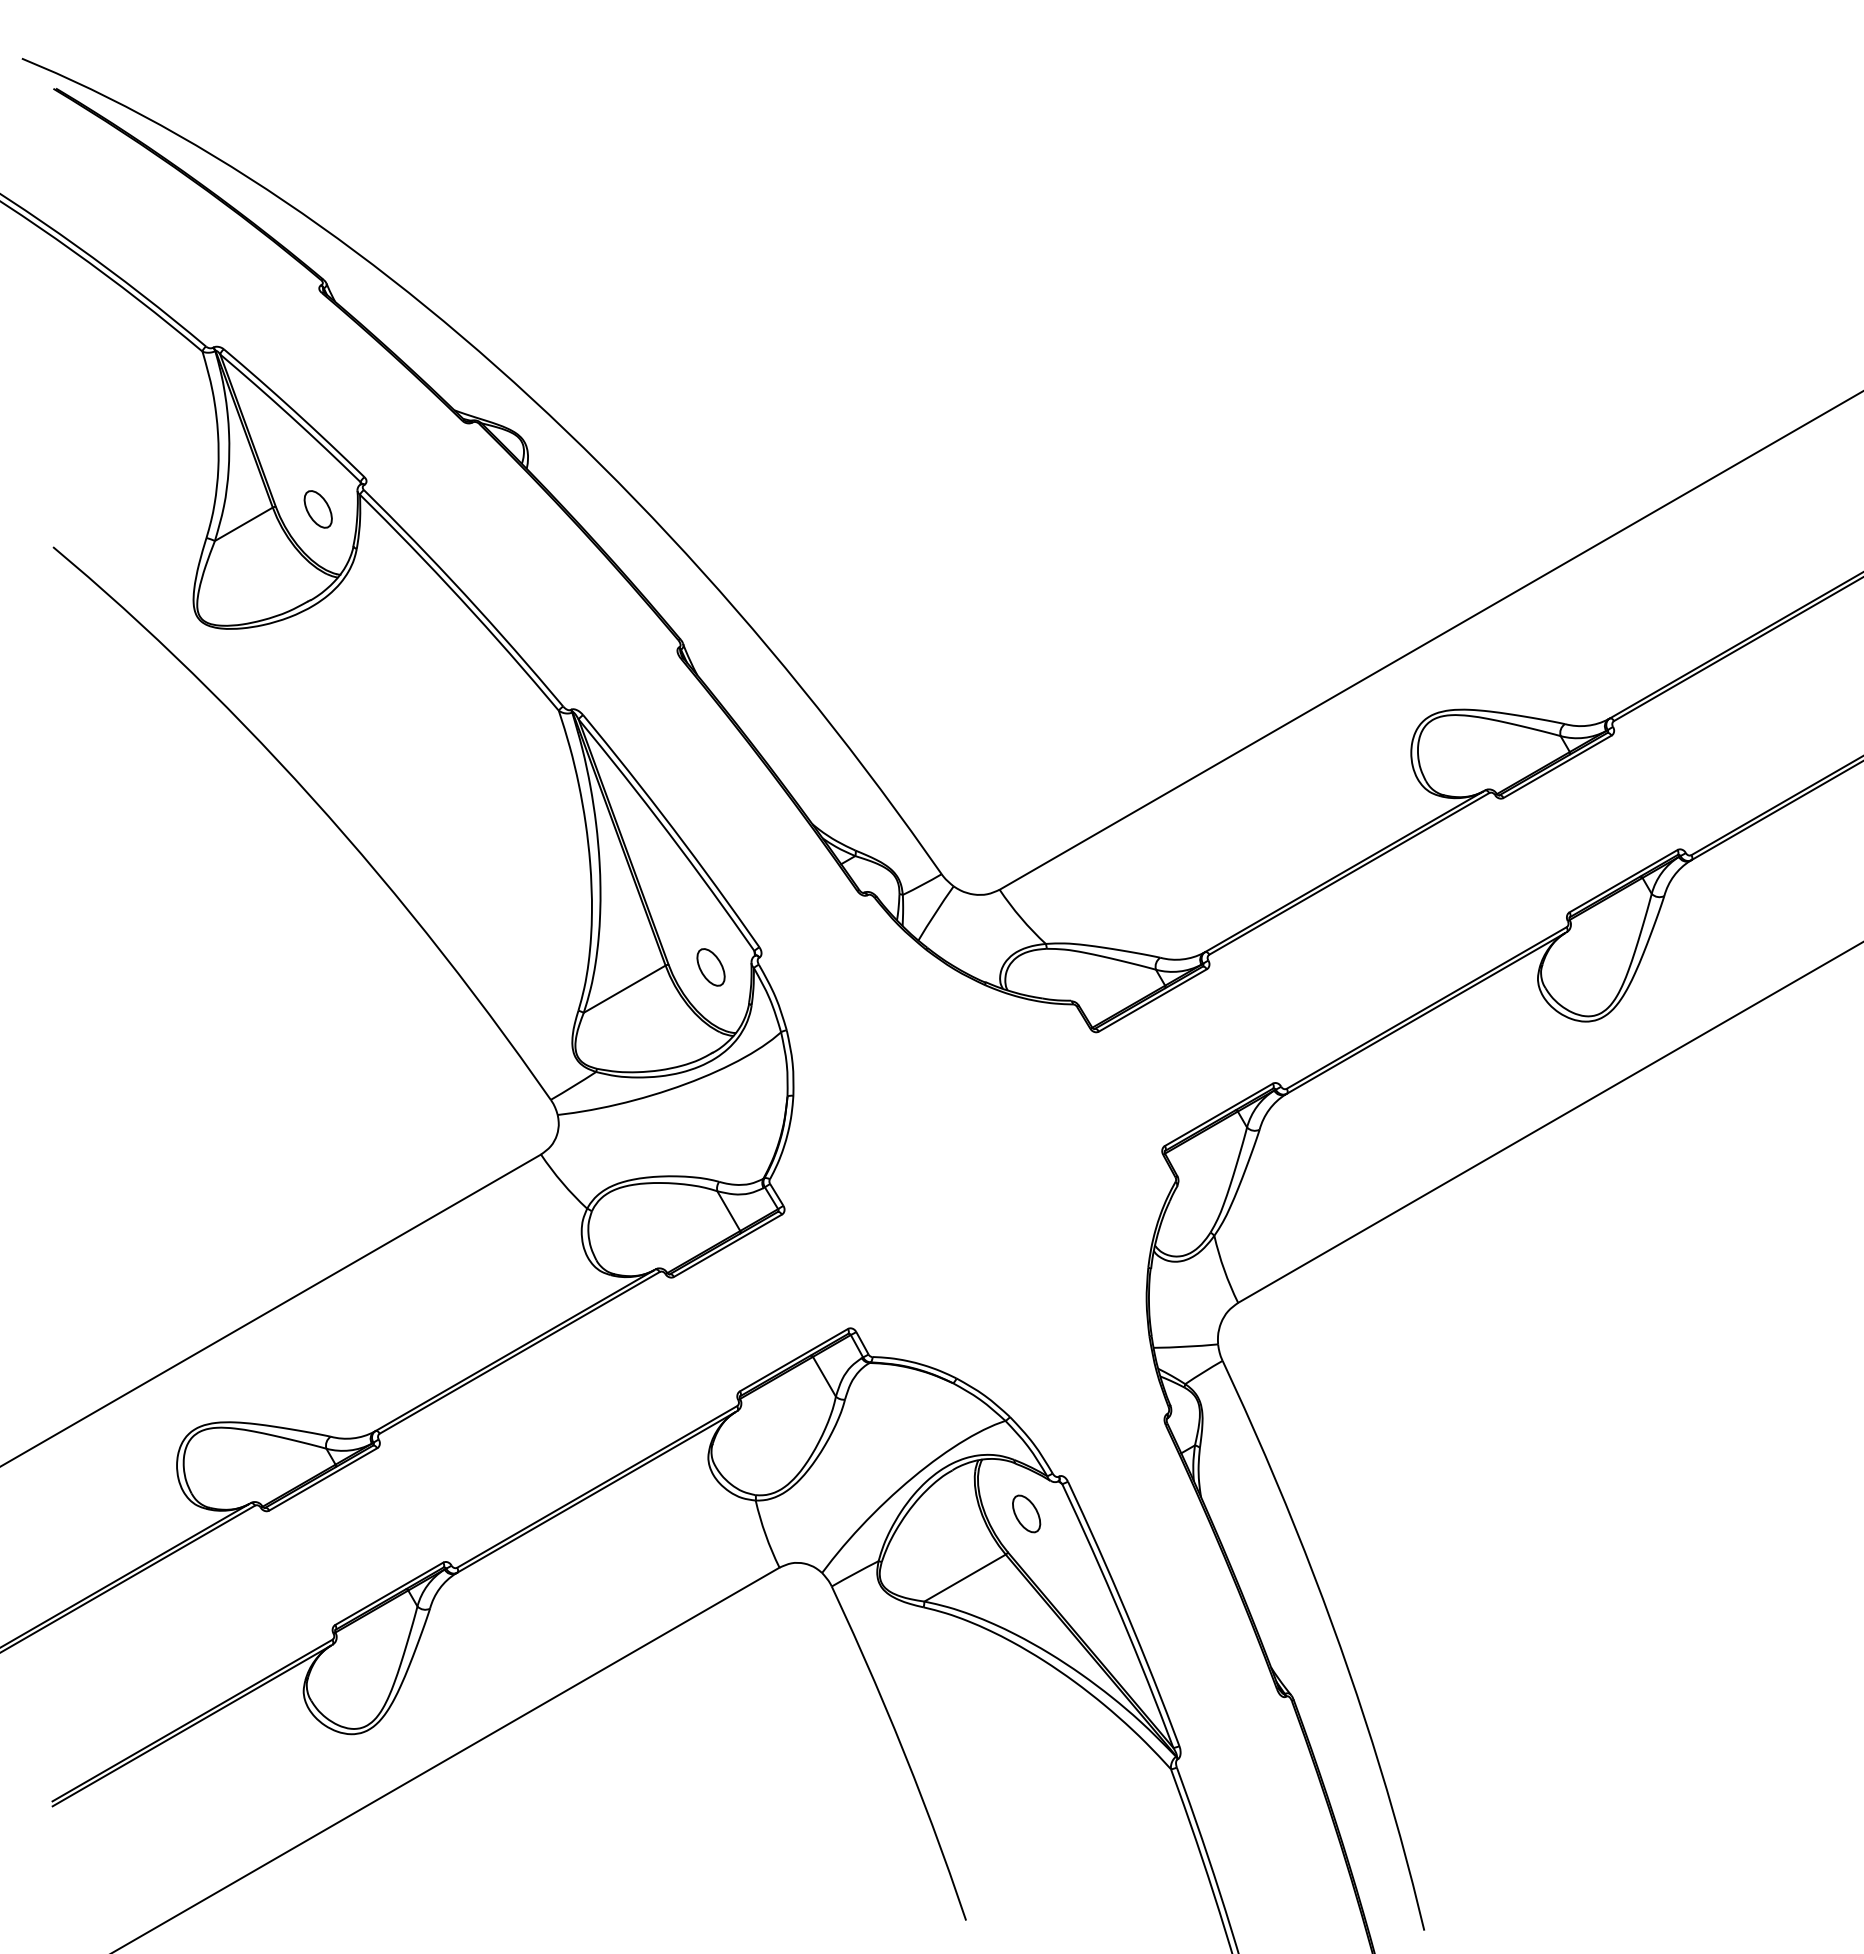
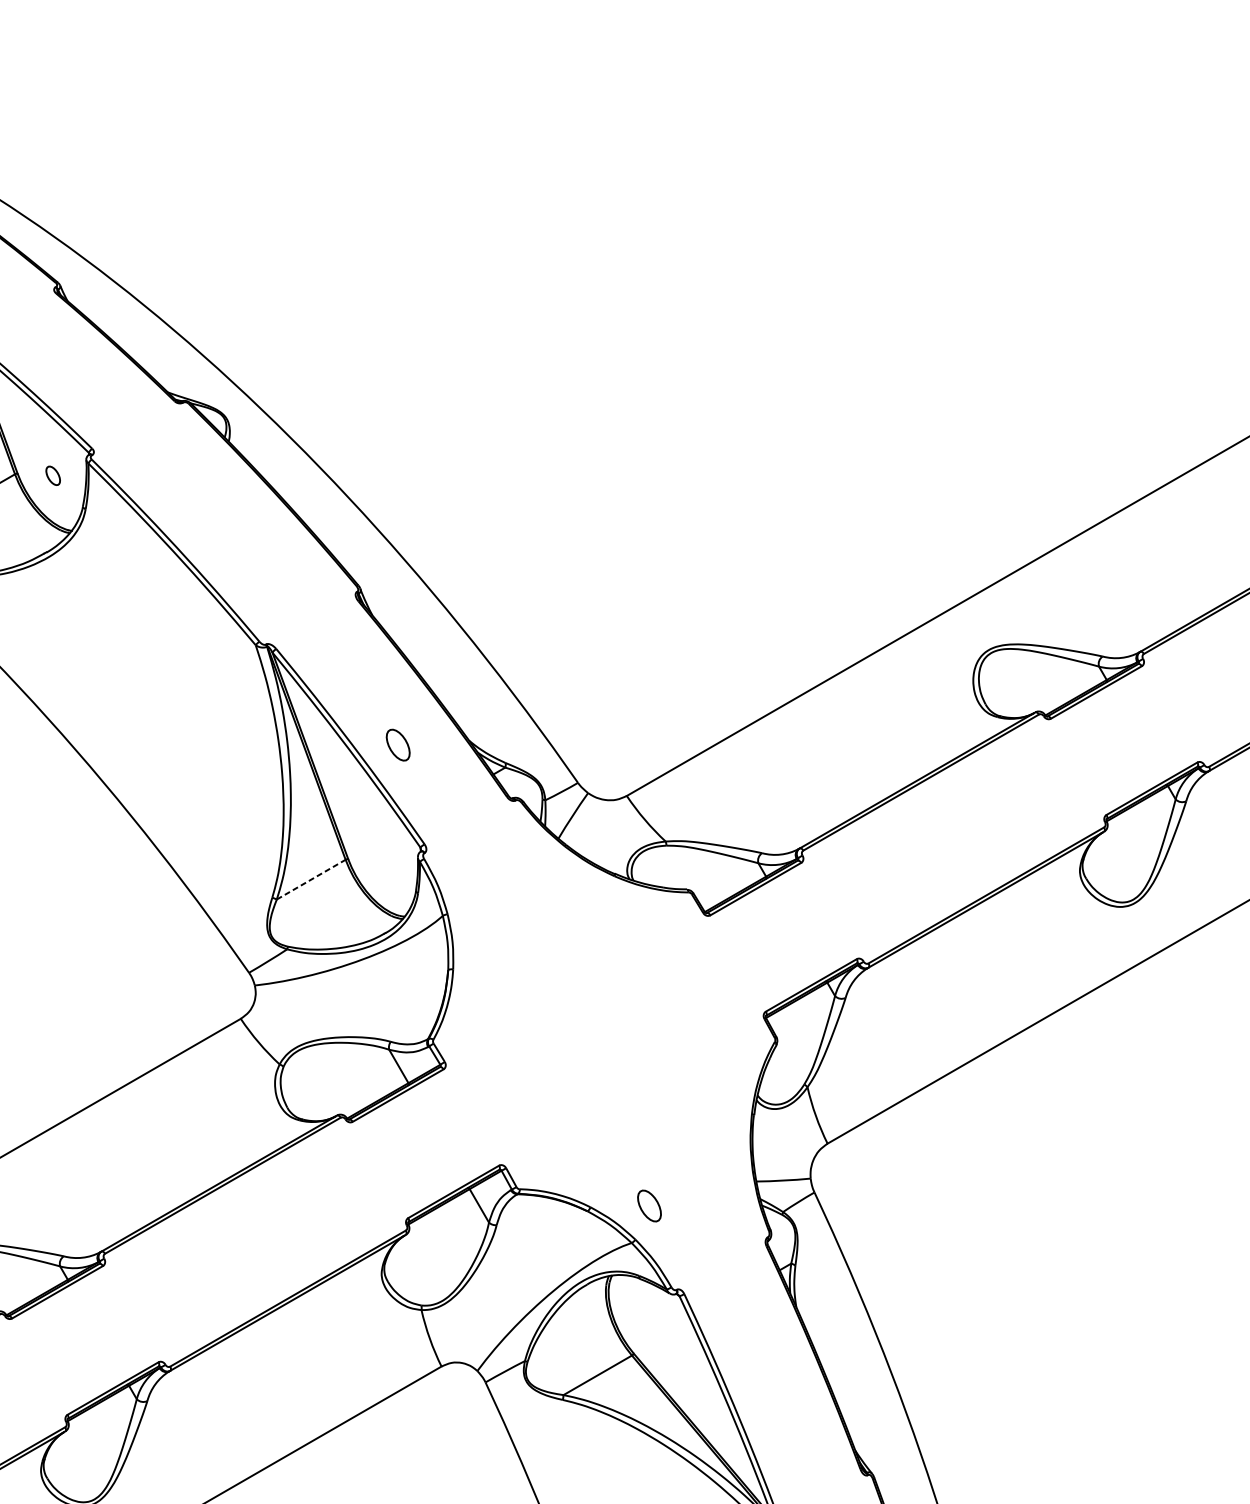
part: (317, 509) -> (52, 475), size x0.6
part: (710, 967) -> (397, 745), moved
line: (625, 988) -> (311, 879), solid -> dashed
part: (1026, 1513) -> (649, 1205), moved

